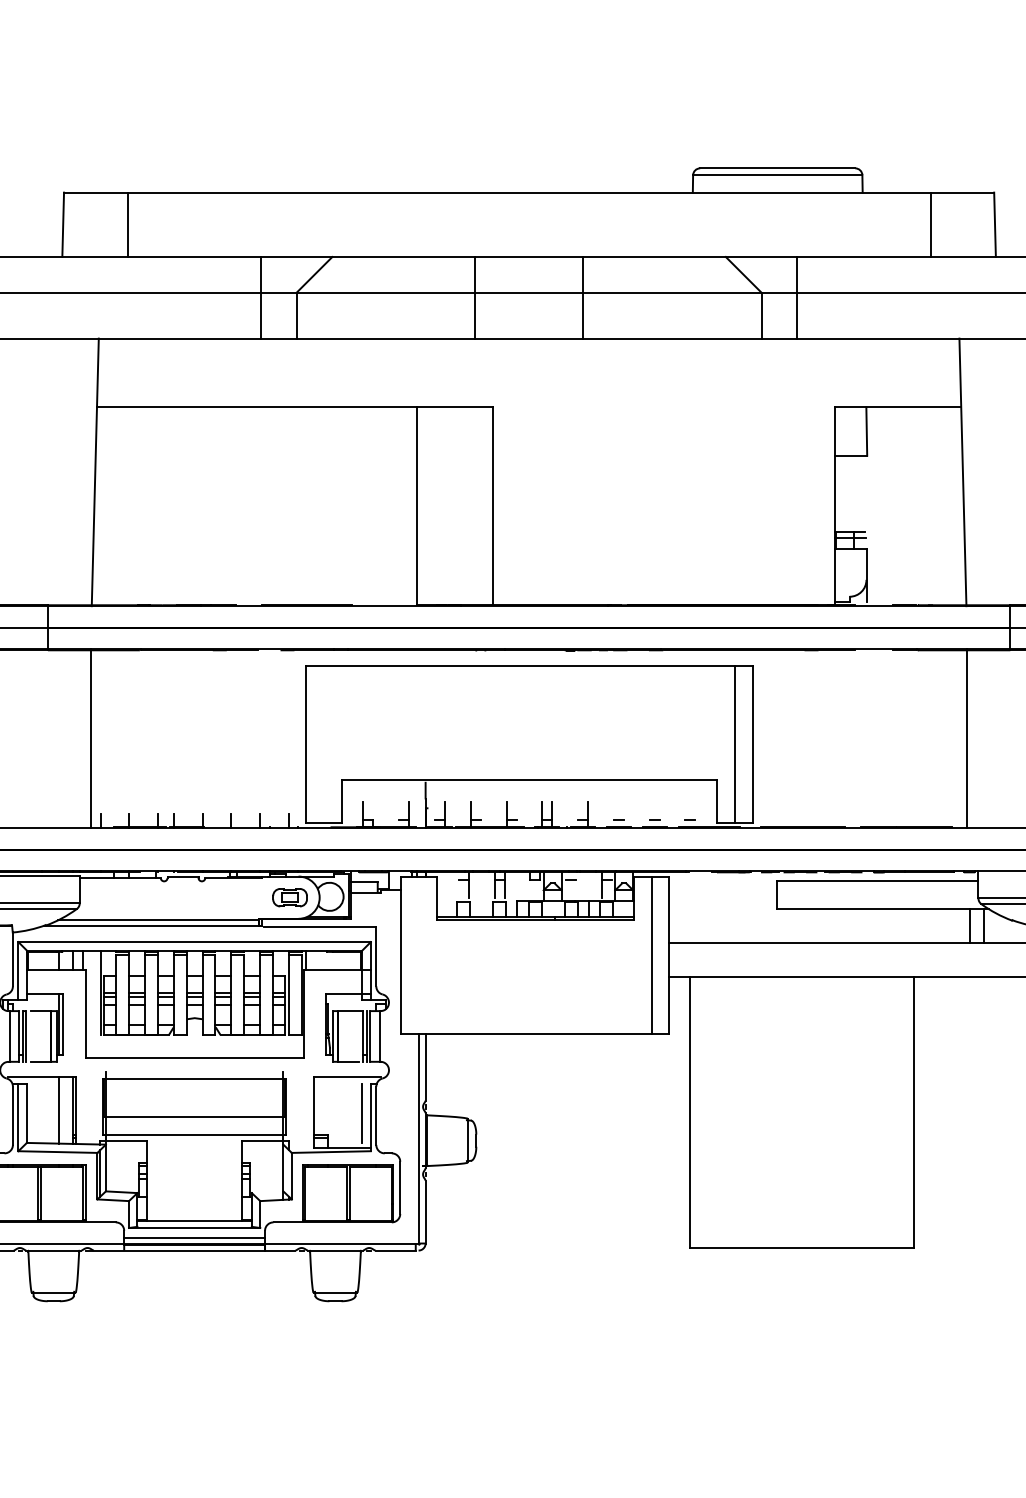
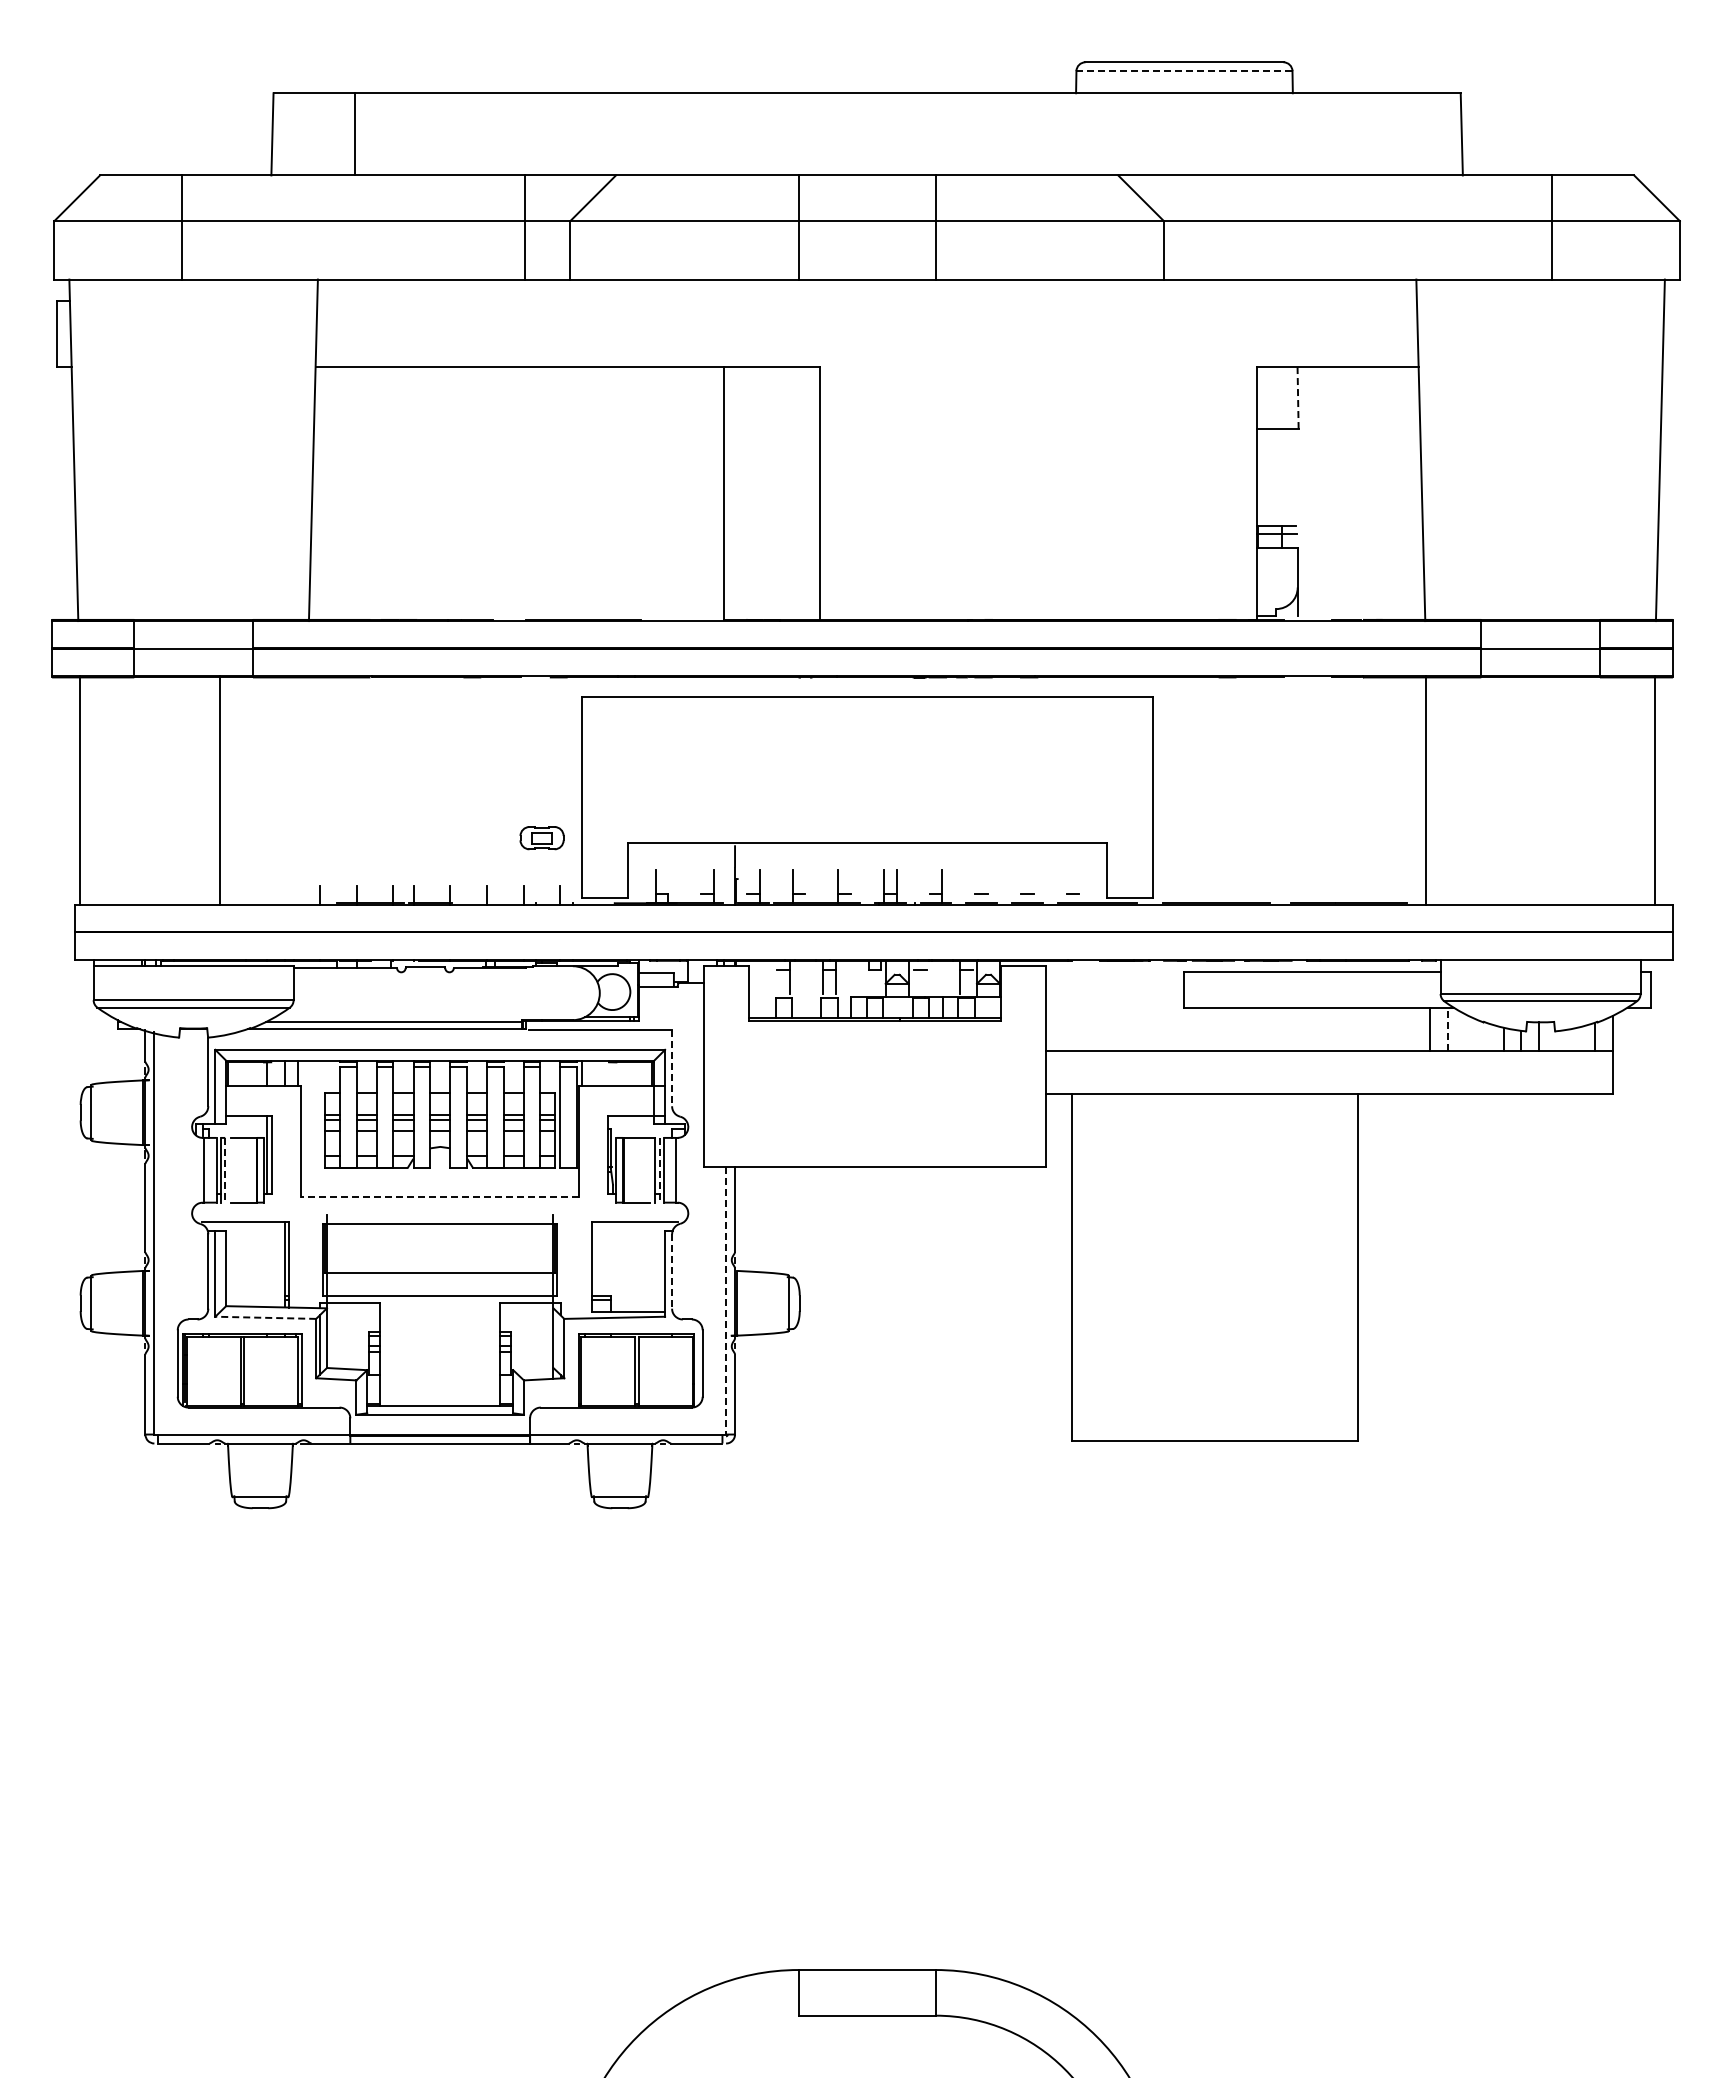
line: (776, 175) -> (1183, 71), solid -> dashed
line: (930, 224) -> (1379, 134), removed
line: (797, 297) -> (1209, 227), removed
line: (867, 431) -> (1298, 398), solid -> dashed
line: (90, 738) -> (219, 790), moved
line: (735, 743) -> (1130, 796), removed
part: (289, 897) -> (541, 838), moved
line: (984, 926) -> (1448, 1029), solid -> dashed
line: (651, 955) -> (1023, 1066), removed
line: (376, 956) -> (672, 1068), solid -> dashed
line: (100, 992) -> (320, 1114), removed
line: (26, 1036) -> (225, 1170), solid -> dashed
line: (366, 1036) -> (659, 1170), solid -> dashed
line: (194, 1057) -> (439, 1197), solid -> dashed
line: (58, 1110) -> (266, 1264), removed
line: (362, 1113) -> (654, 1268), removed
line: (376, 1116) -> (672, 1272), solid -> dashed
line: (418, 1138) -> (726, 1300), solid -> dashed
line: (57, 1151) -> (265, 1317), solid -> dashed
line: (194, 1237) -> (440, 1427), removed

